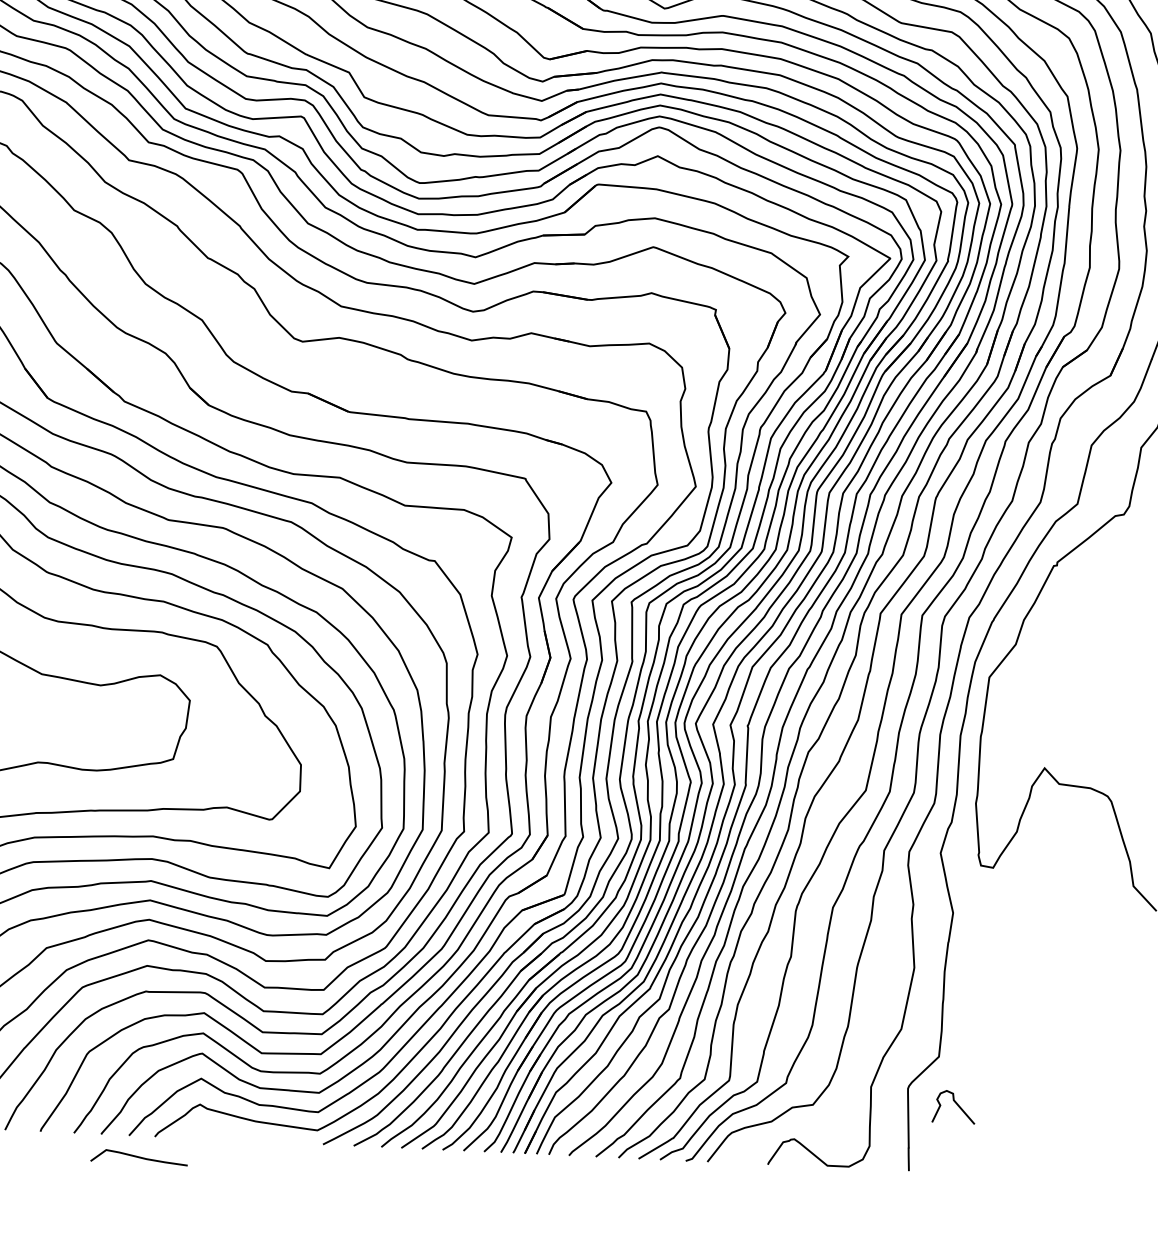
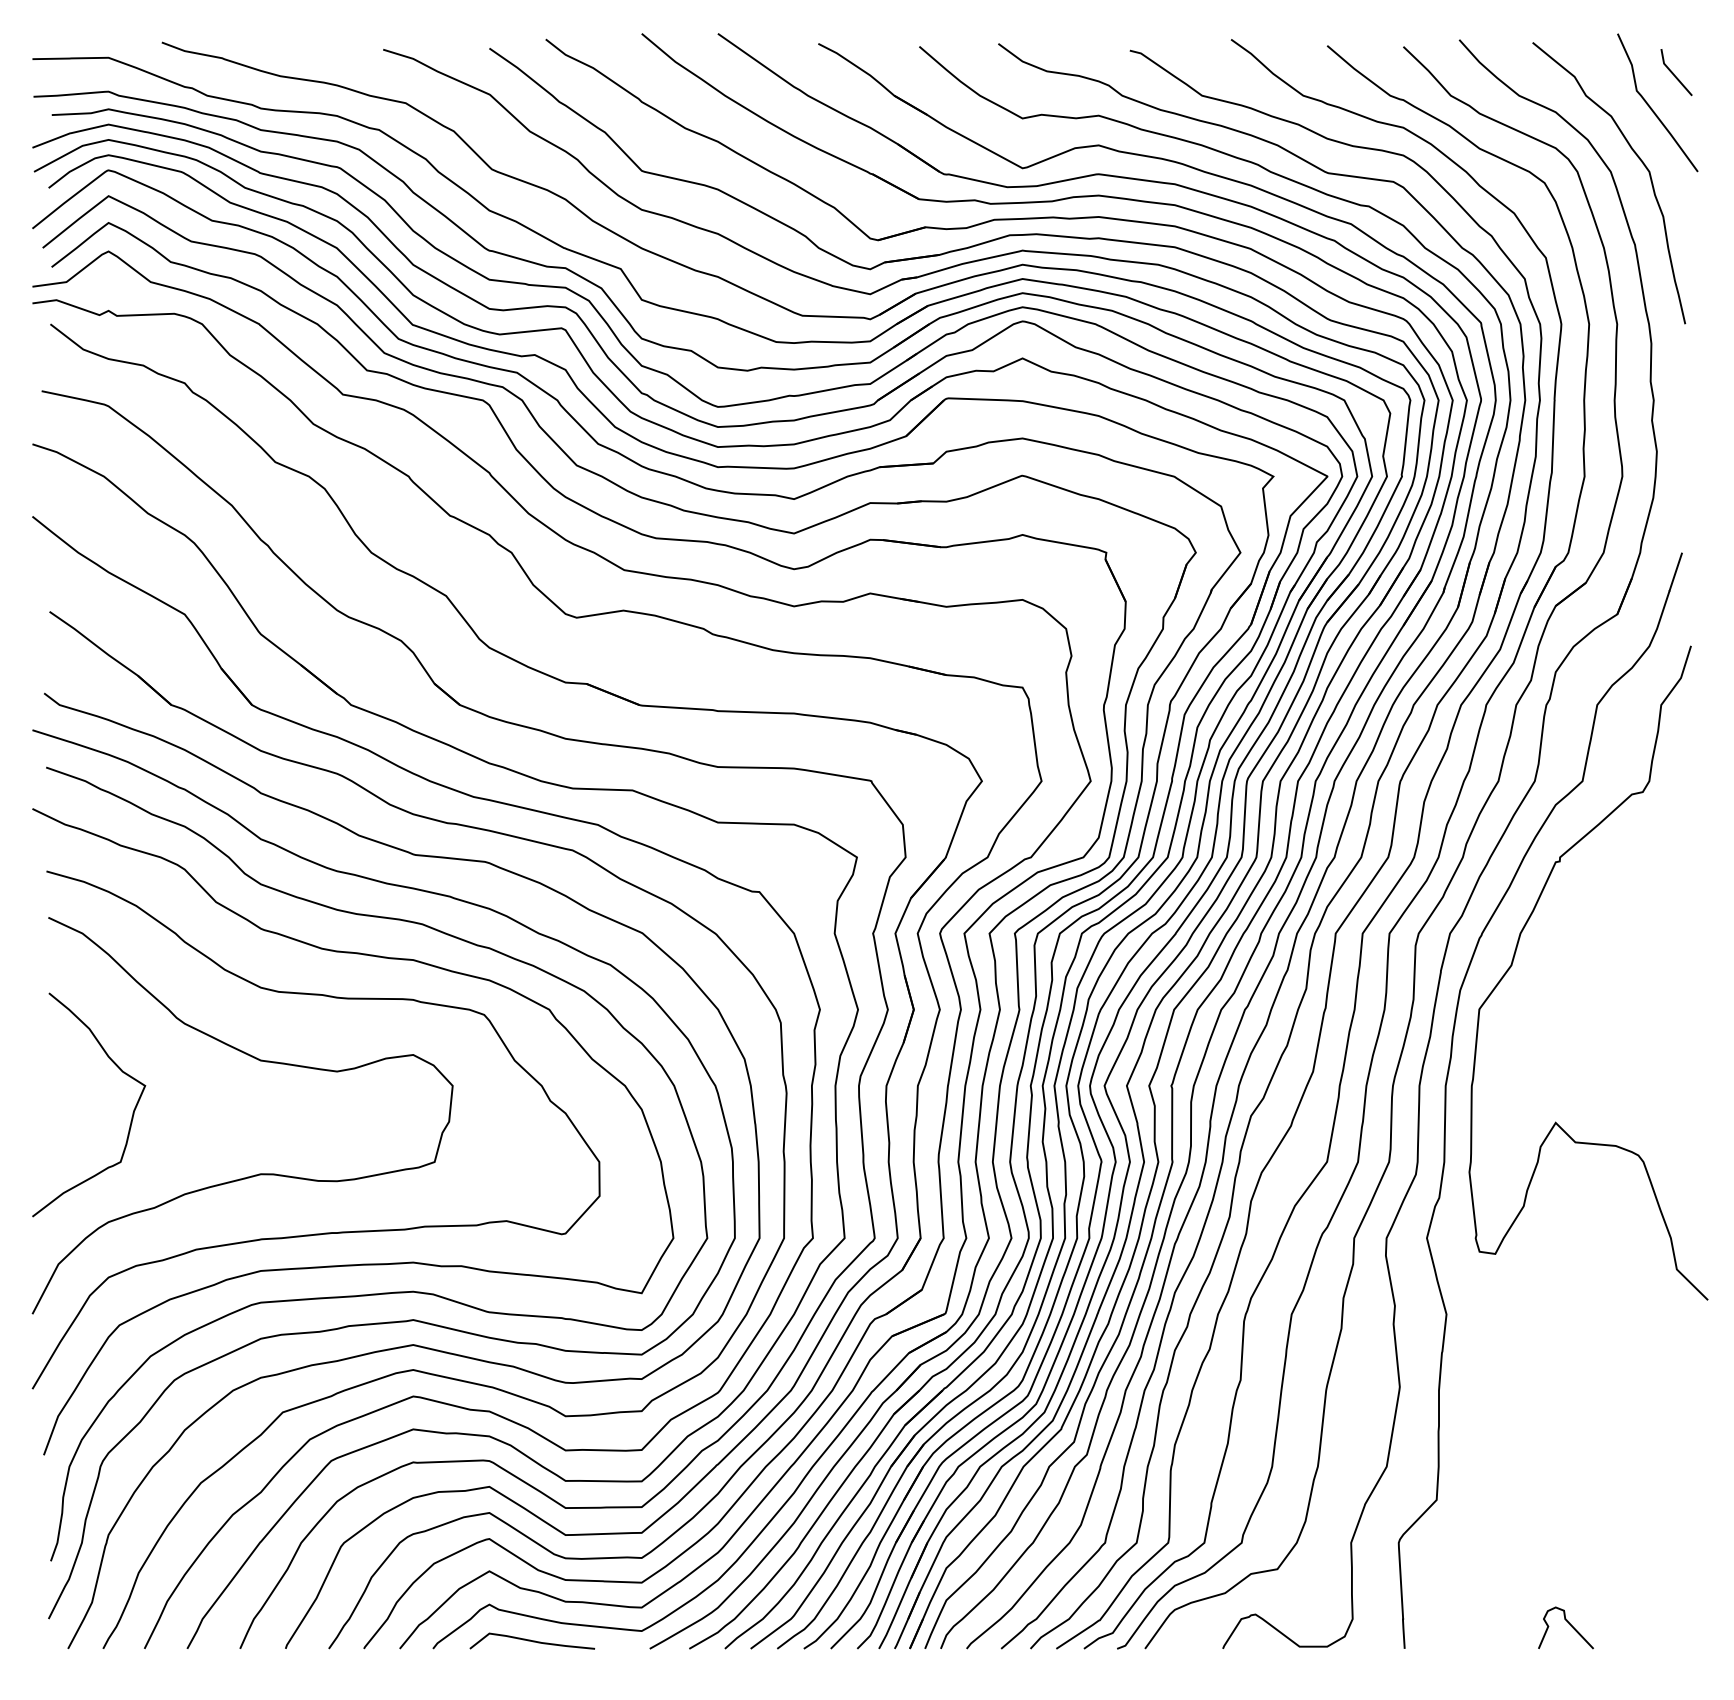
curve: (956, 1103) -> (1568, 1623), moved
curve: (139, 1156) -> (532, 1640), moved

